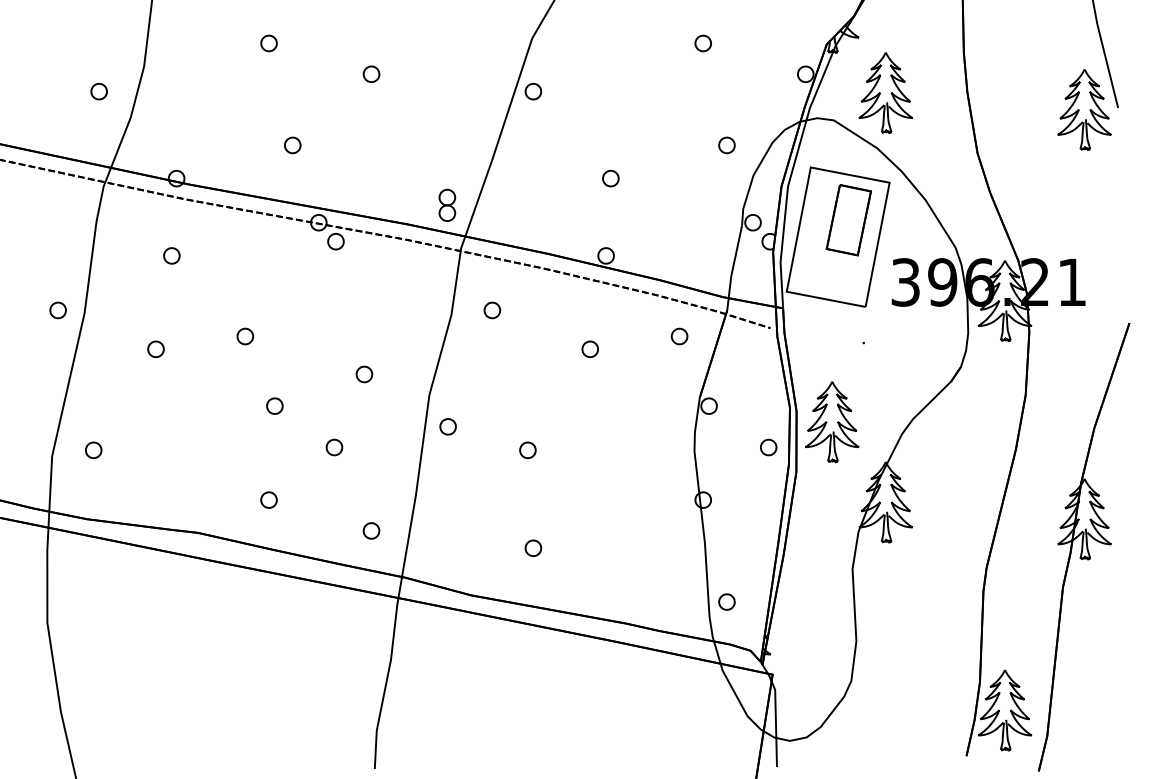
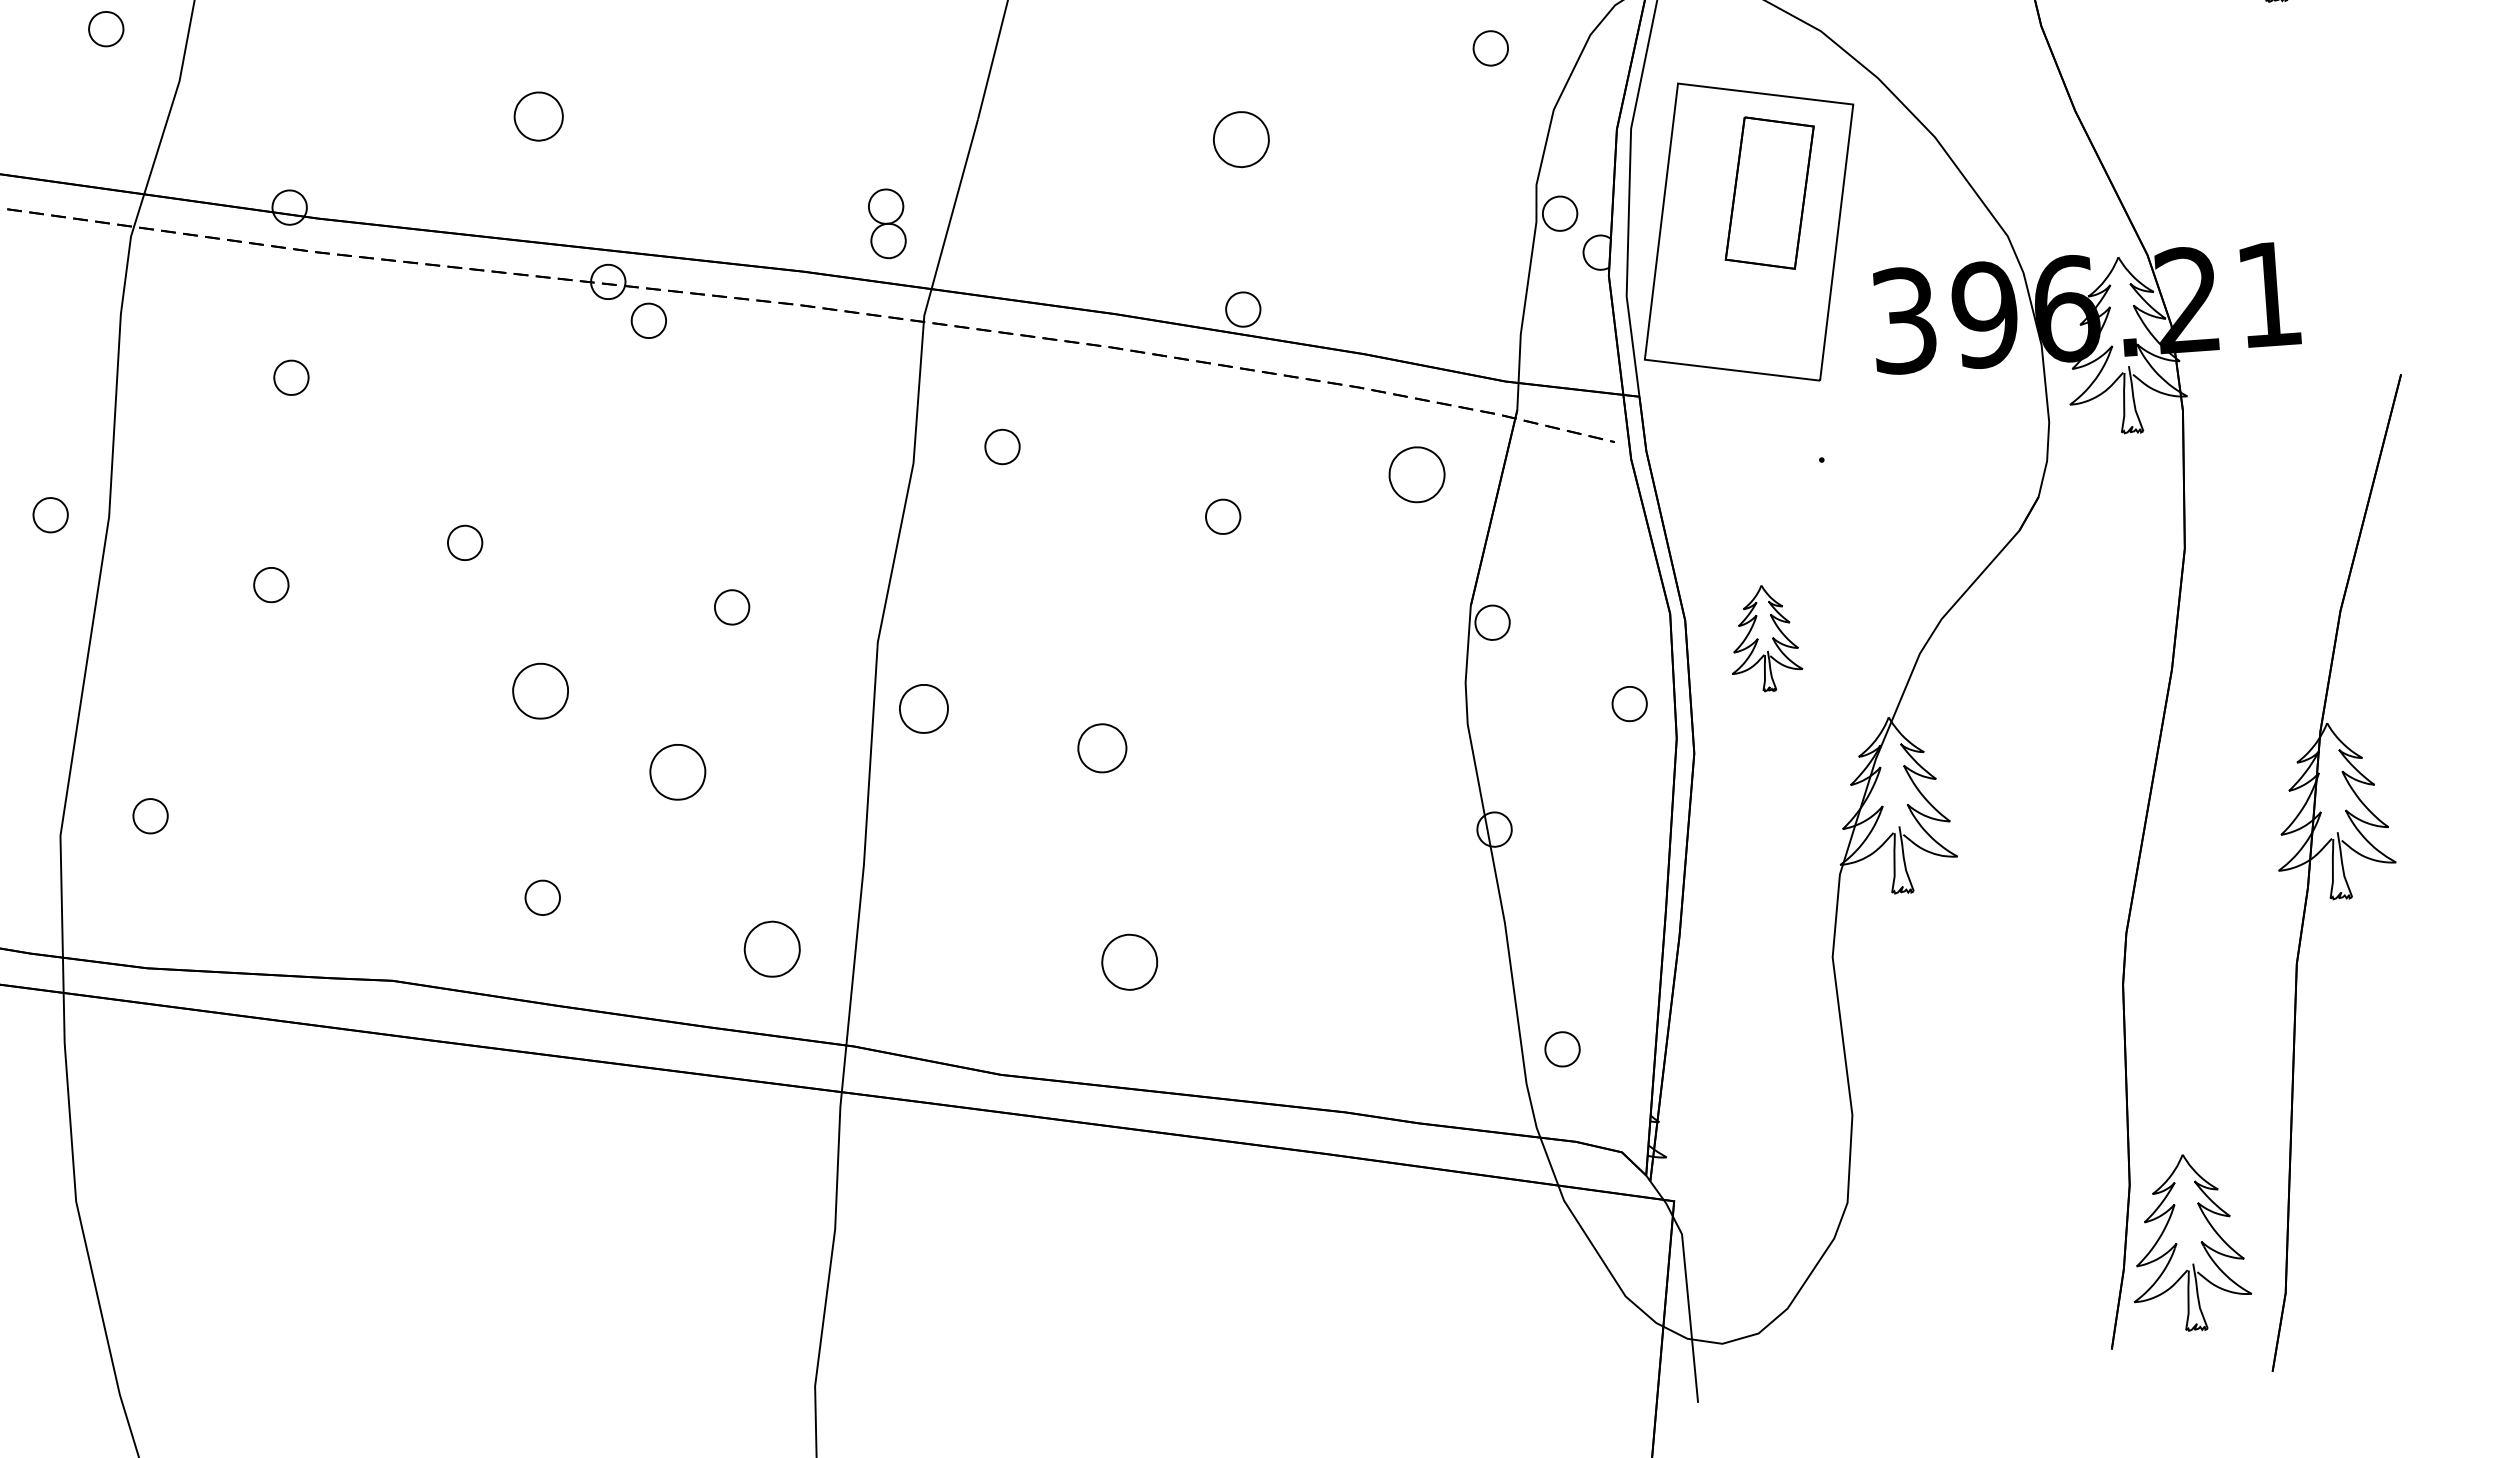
part: (292, 145) -> (538, 116), size x1.4
part: (610, 178) -> (1240, 139), size x1.6
part: (679, 336) -> (1416, 474), size x1.6
part: (274, 405) -> (539, 689), size x1.6
part: (832, 422) -> (1765, 639), size x0.6
part: (447, 426) -> (922, 708), size x1.4
part: (334, 447) -> (677, 772), size x1.6
part: (527, 449) -> (1101, 746), size x1.4
part: (371, 530) -> (772, 948), size x1.6
part: (533, 547) -> (1129, 960), size x1.6

